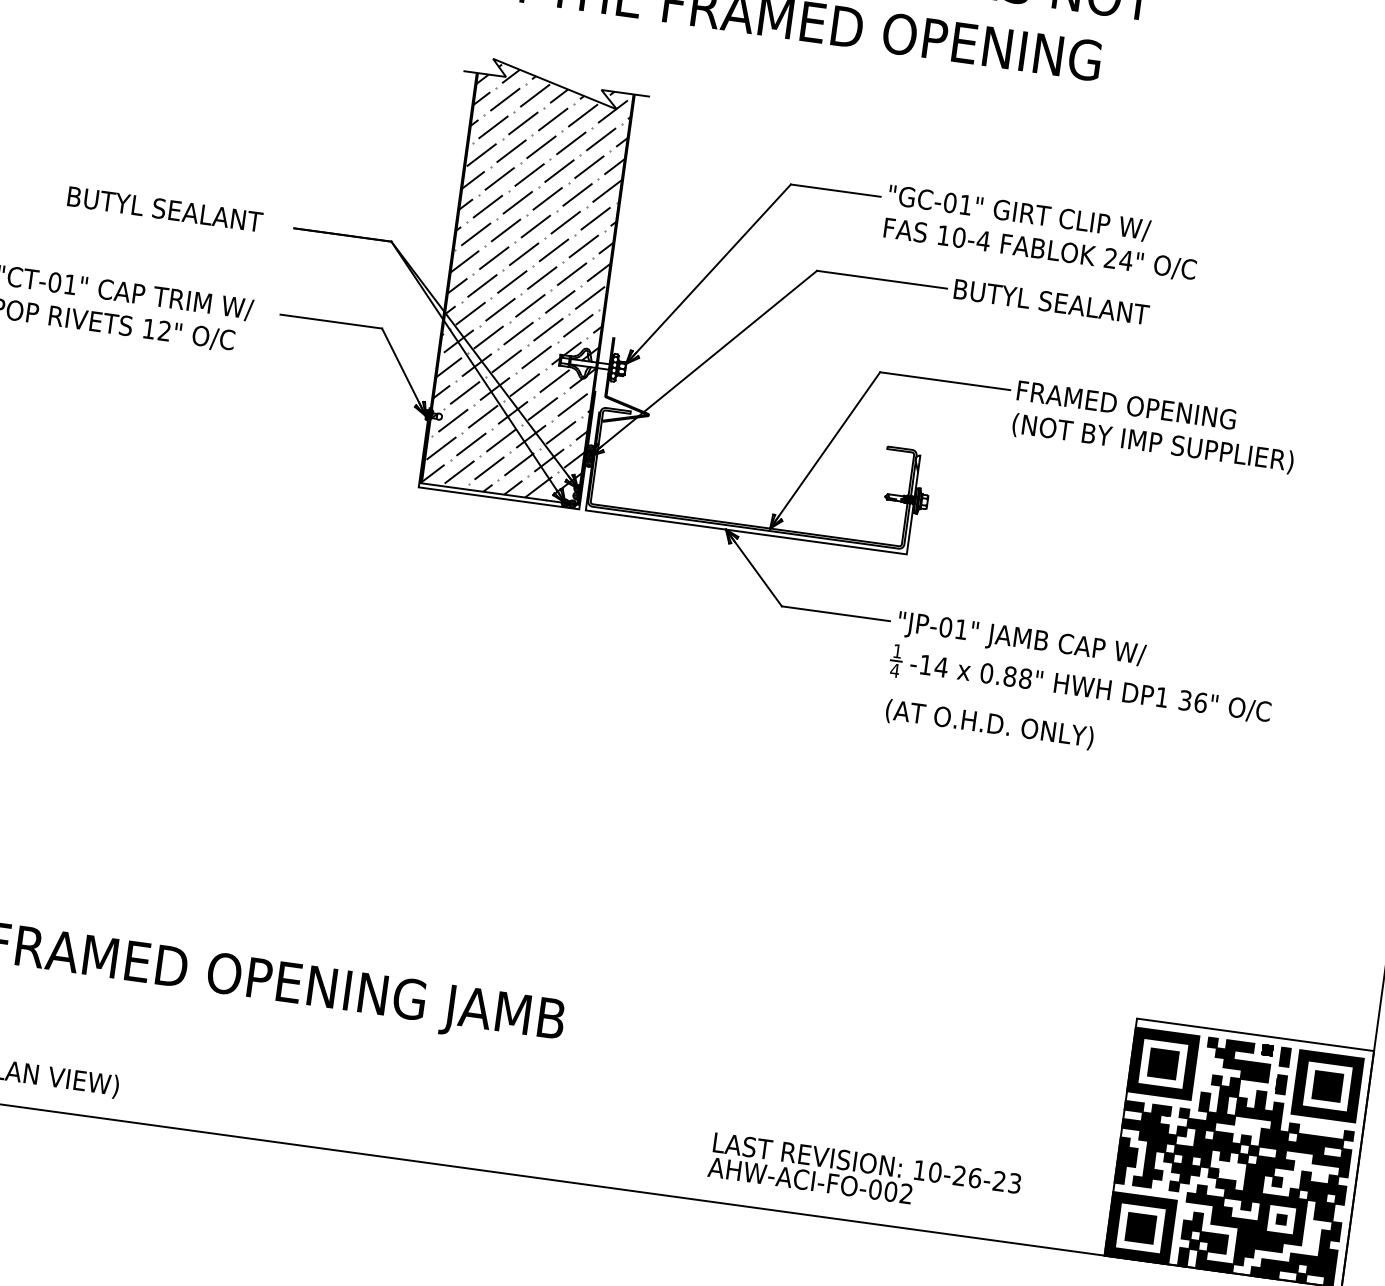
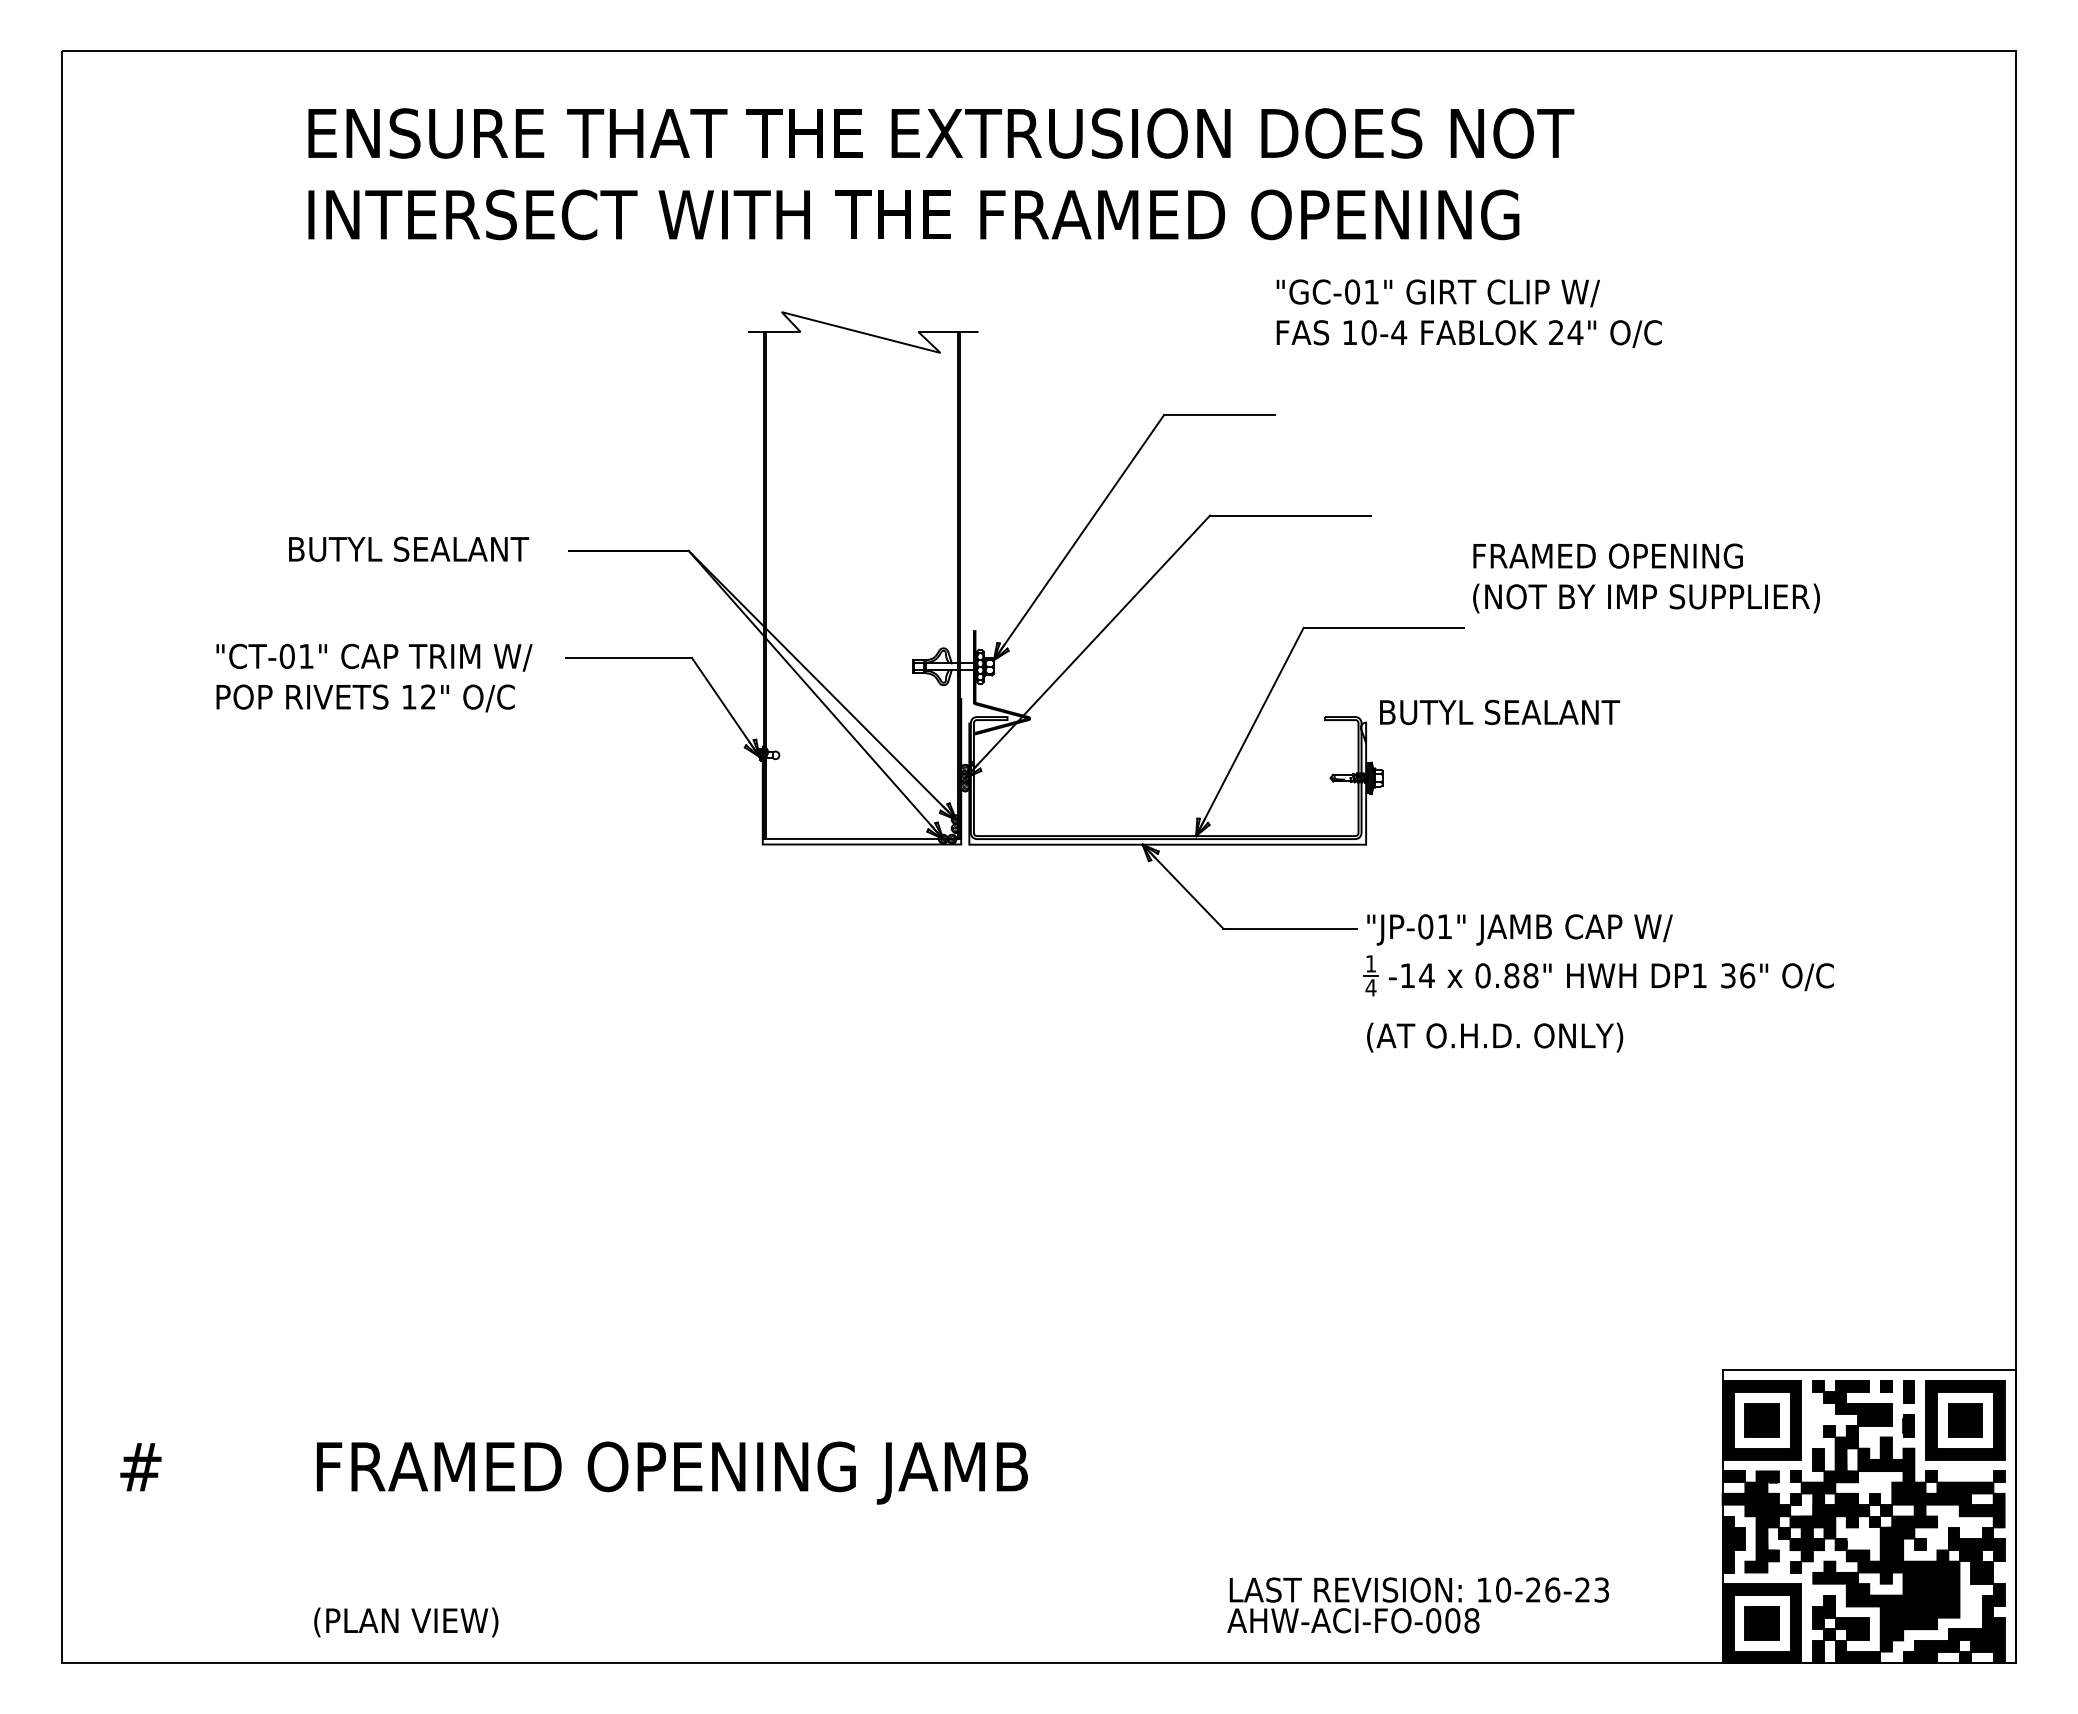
text: (1041, 233) -> (1468, 313), moved
hatch: (528, 283) -> (861, 578), removed
text: (1052, 302) -> (1500, 712), moved
text: (1155, 427) -> (1646, 578), moved
text: (906, 1193) -> (1471, 1620), AHW-ACI-FO-002 -> AHW-ACI-FO-008

